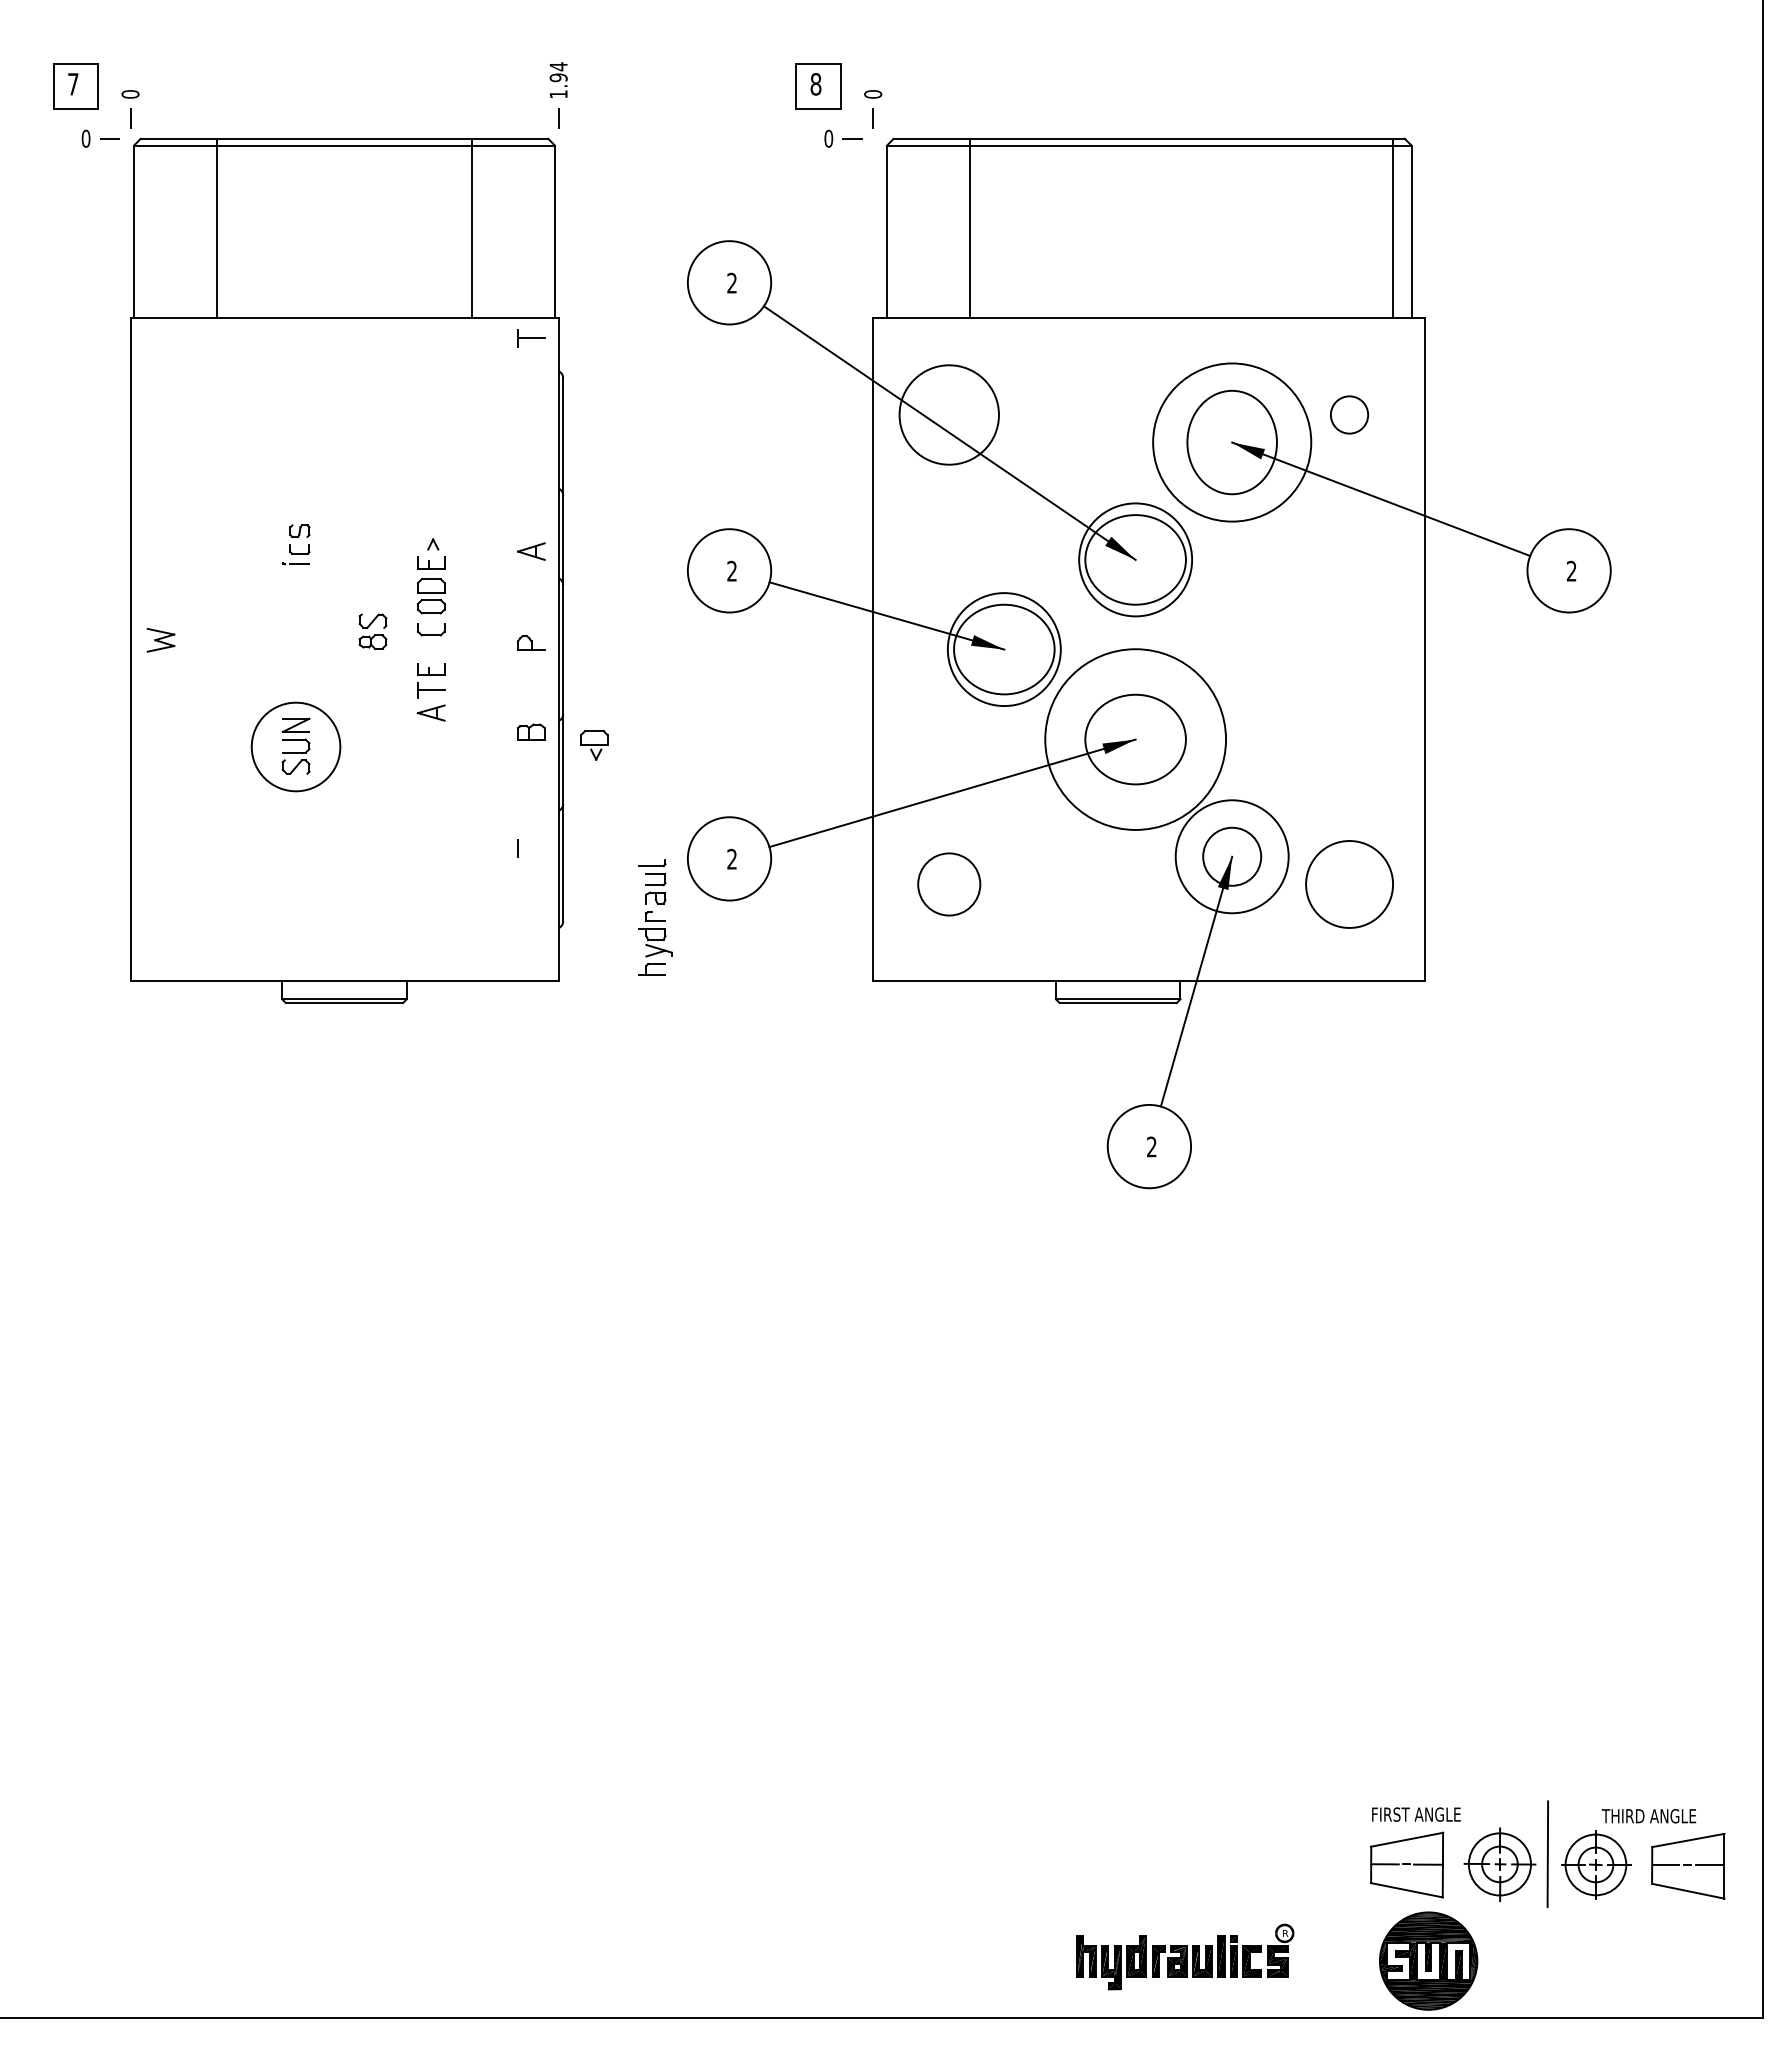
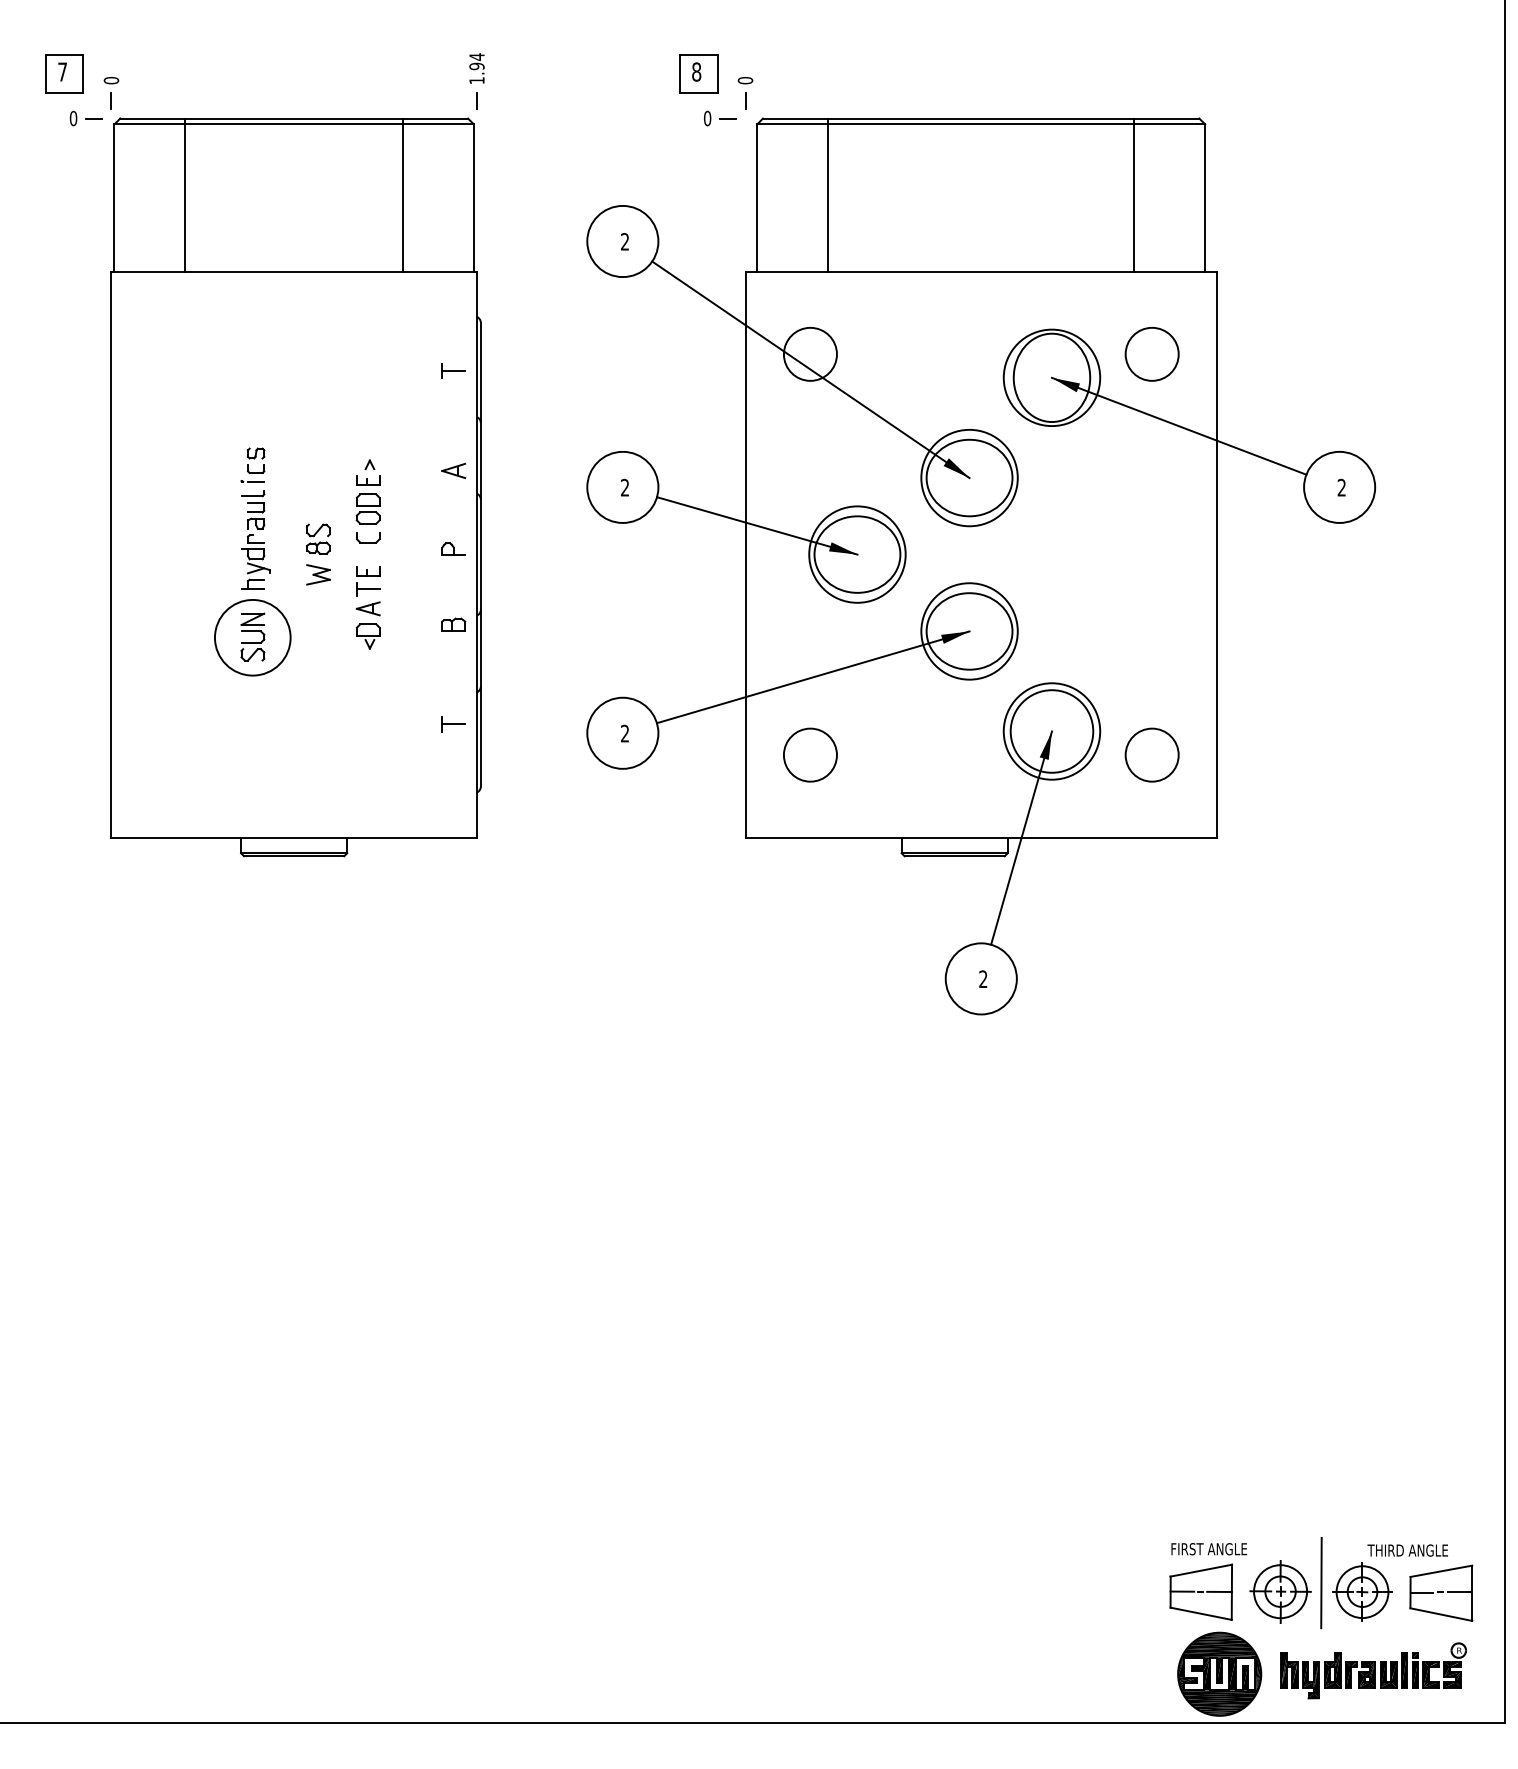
line: (1392, 228) -> (1134, 195), moved
part: (531, 338) -> (453, 370), moved
circle: (949, 414) -> (810, 353), size x0.62
circle: (1349, 414) -> (1152, 353), size x1.67
circle: (1231, 442) -> (1051, 377), size x0.71
part: (160, 640) -> (318, 575), moved
circle: (1135, 739) -> (969, 631), size x0.62
part: (594, 745) -> (368, 636), moved
line: (531, 848) -> (453, 724), added
circle: (1231, 856) -> (1051, 731), size x1.67
circle: (1349, 884) -> (1152, 755), size x0.71
part: (655, 917) -> (255, 540), moved
part: (1185, 1956) -> (1374, 1670), moved

